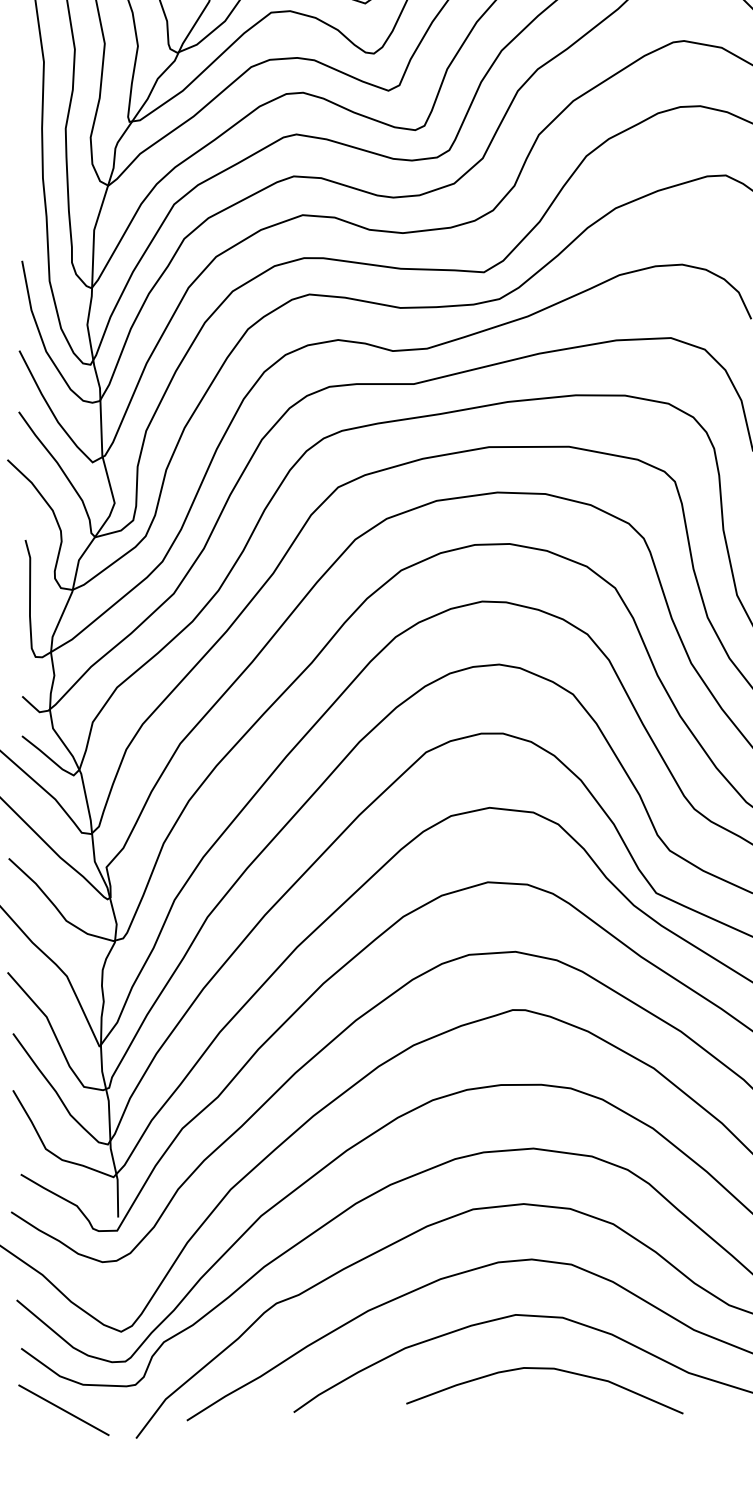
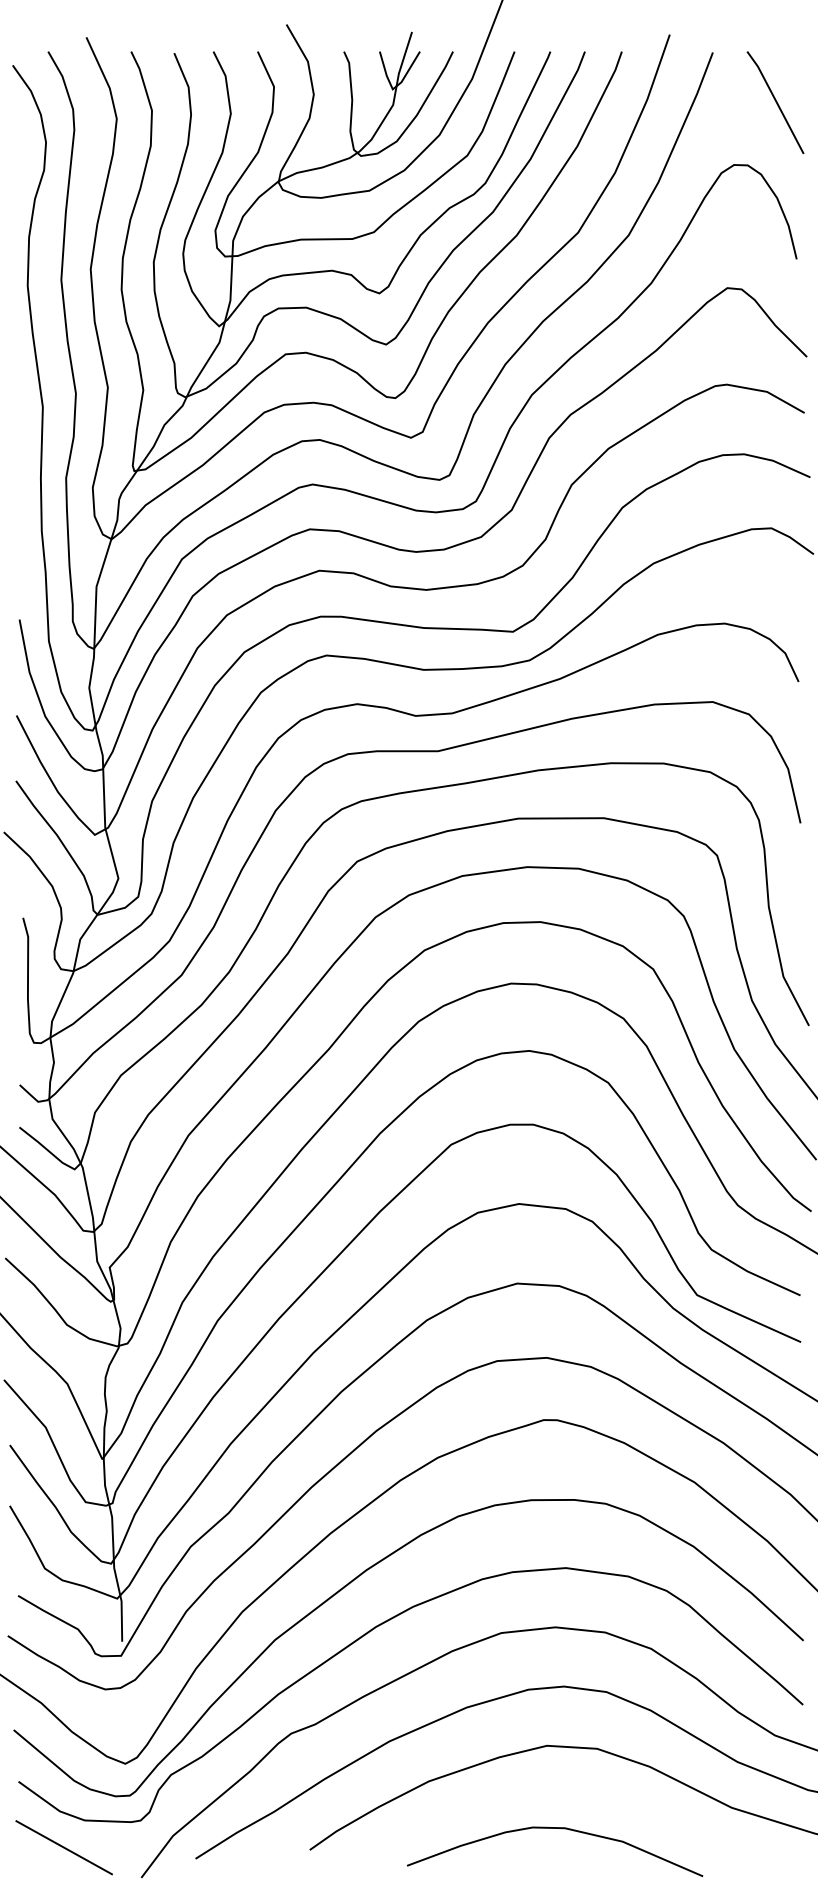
part: (545, 1368) -> (555, 1828), moved

